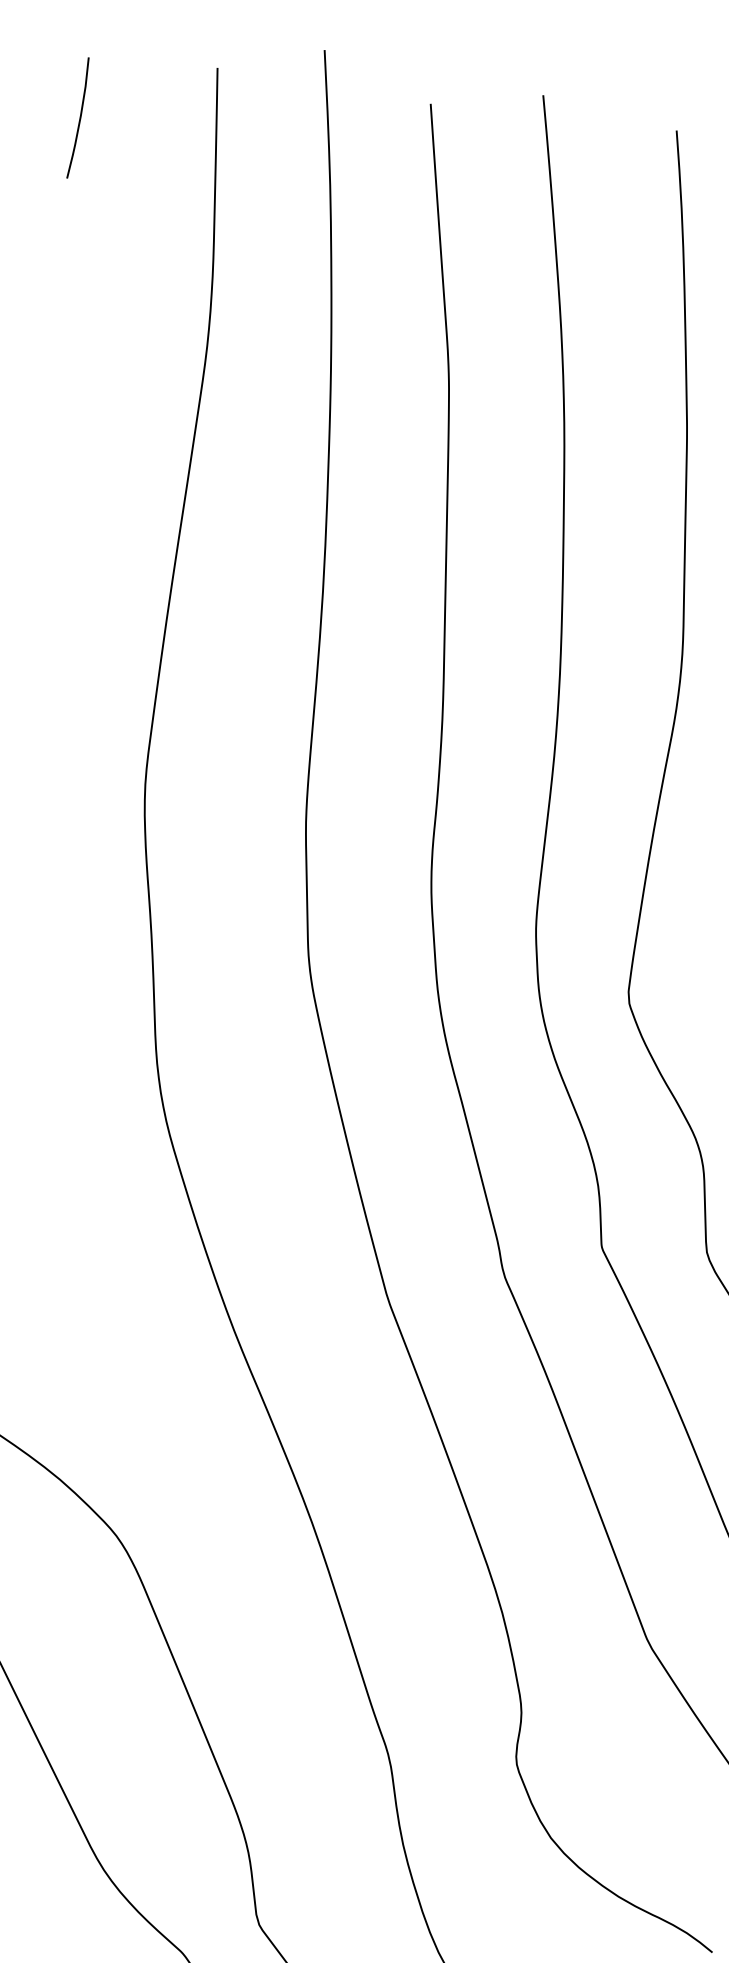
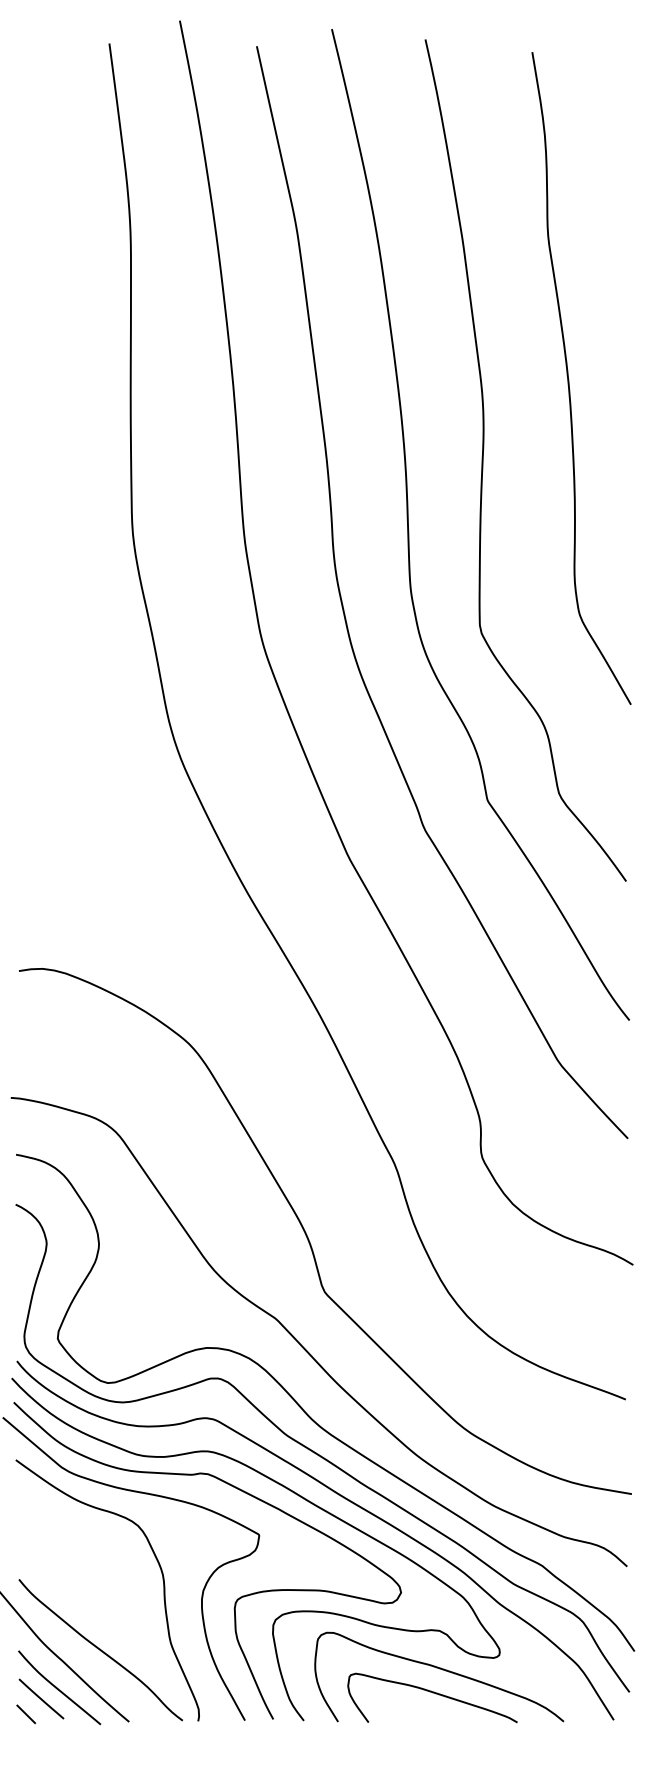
curve: (79, 118) -> (21, 91), removed

